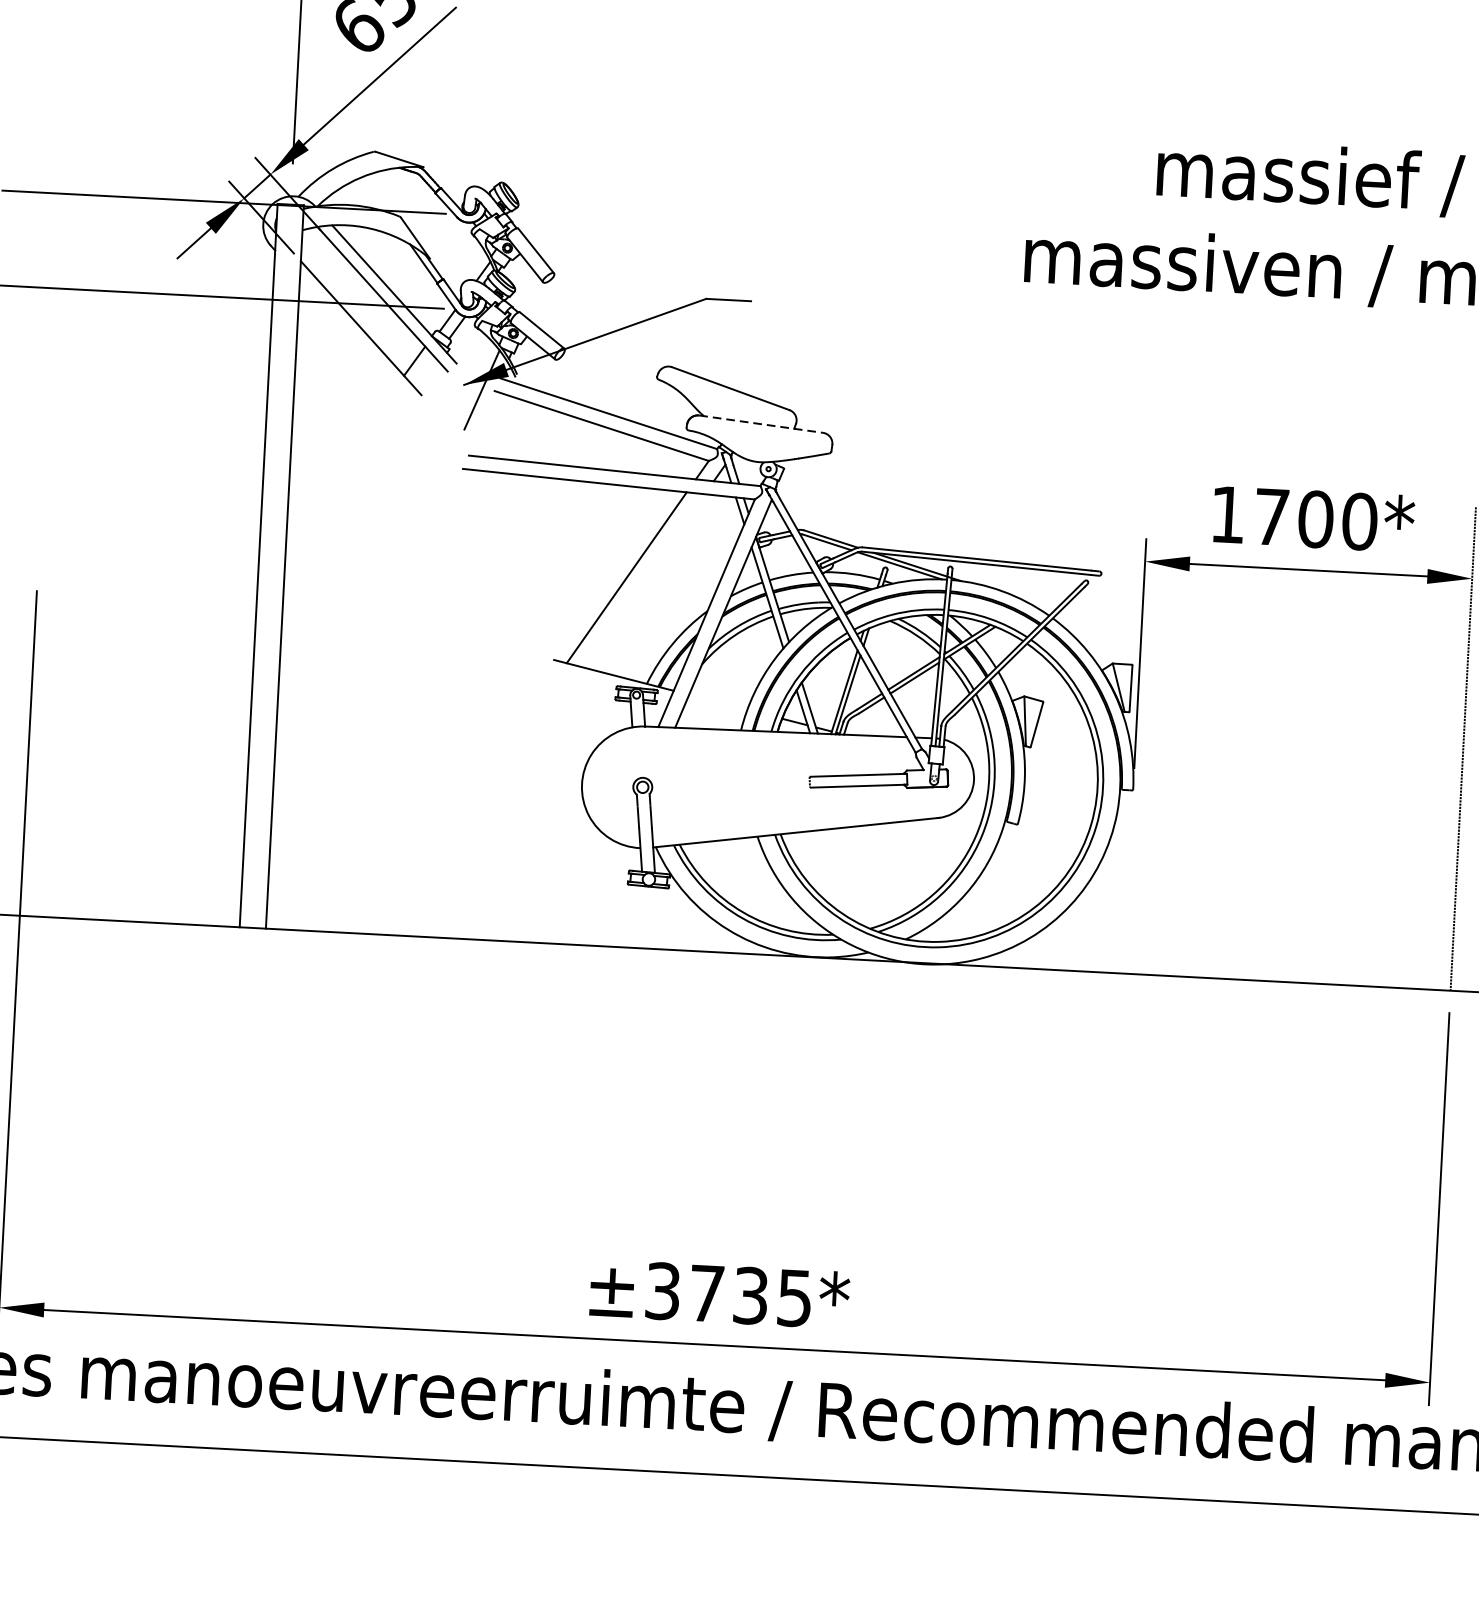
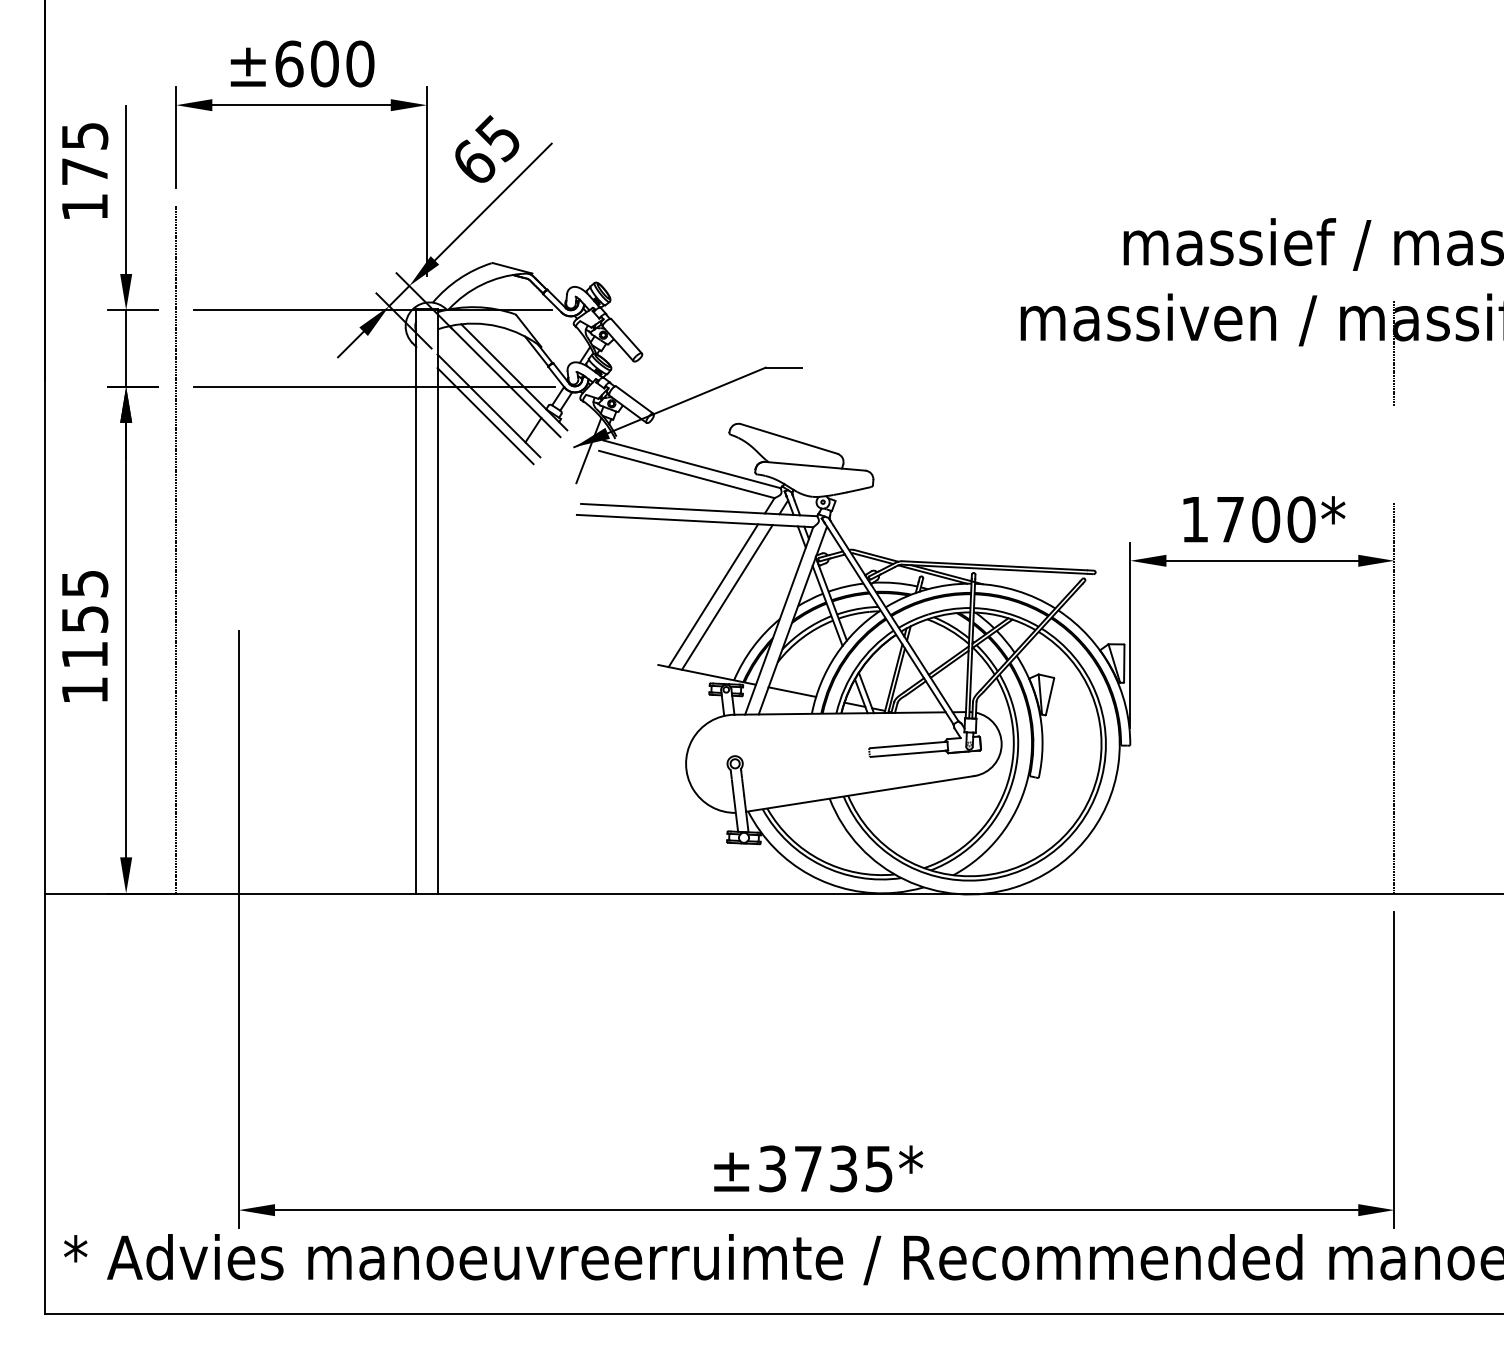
line: (356, 341) -> (485, 416), added
line: (761, 424) -> (815, 466), dashed -> solid
line: (642, 580) -> (726, 597), added
line: (718, 701) -> (792, 691), added

